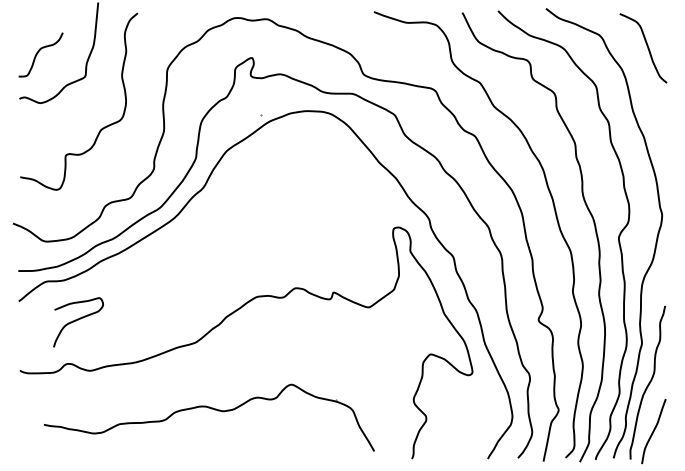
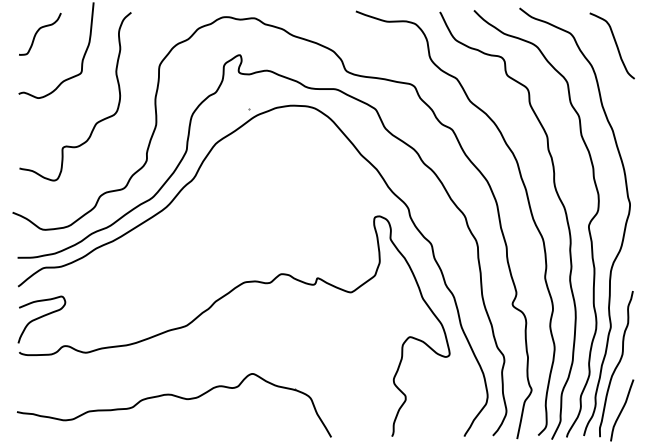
curve: (39, 52) -> (38, 31), moved
curve: (77, 321) -> (40, 318), moved
part: (211, 409) -> (176, 397), moved

